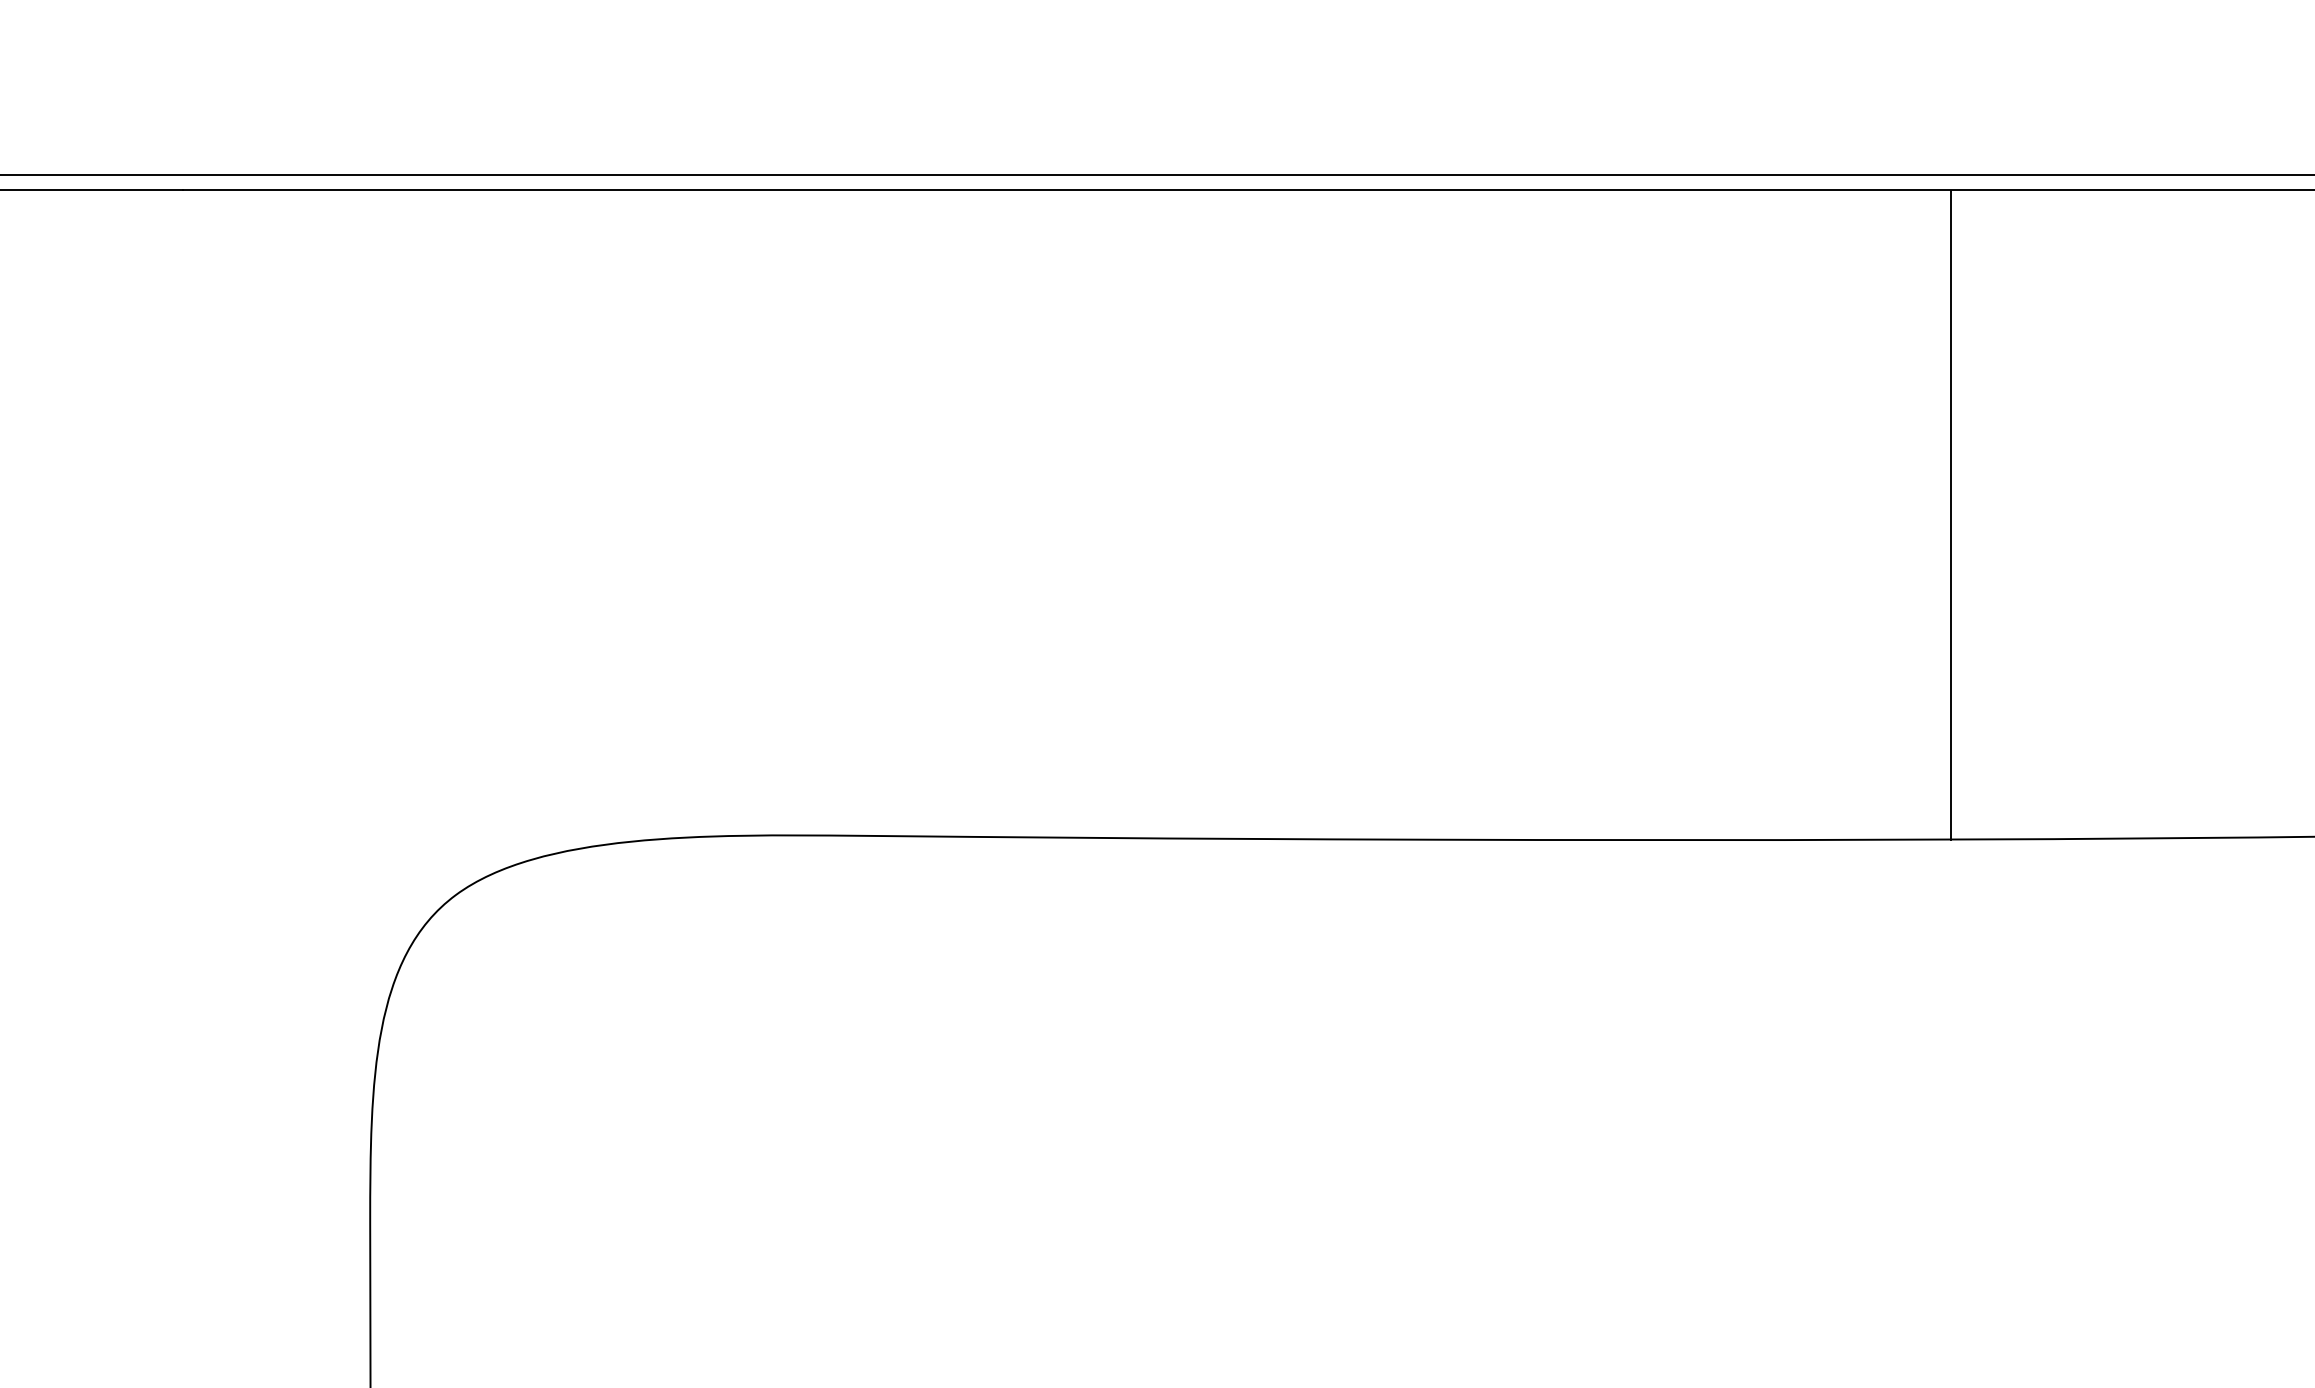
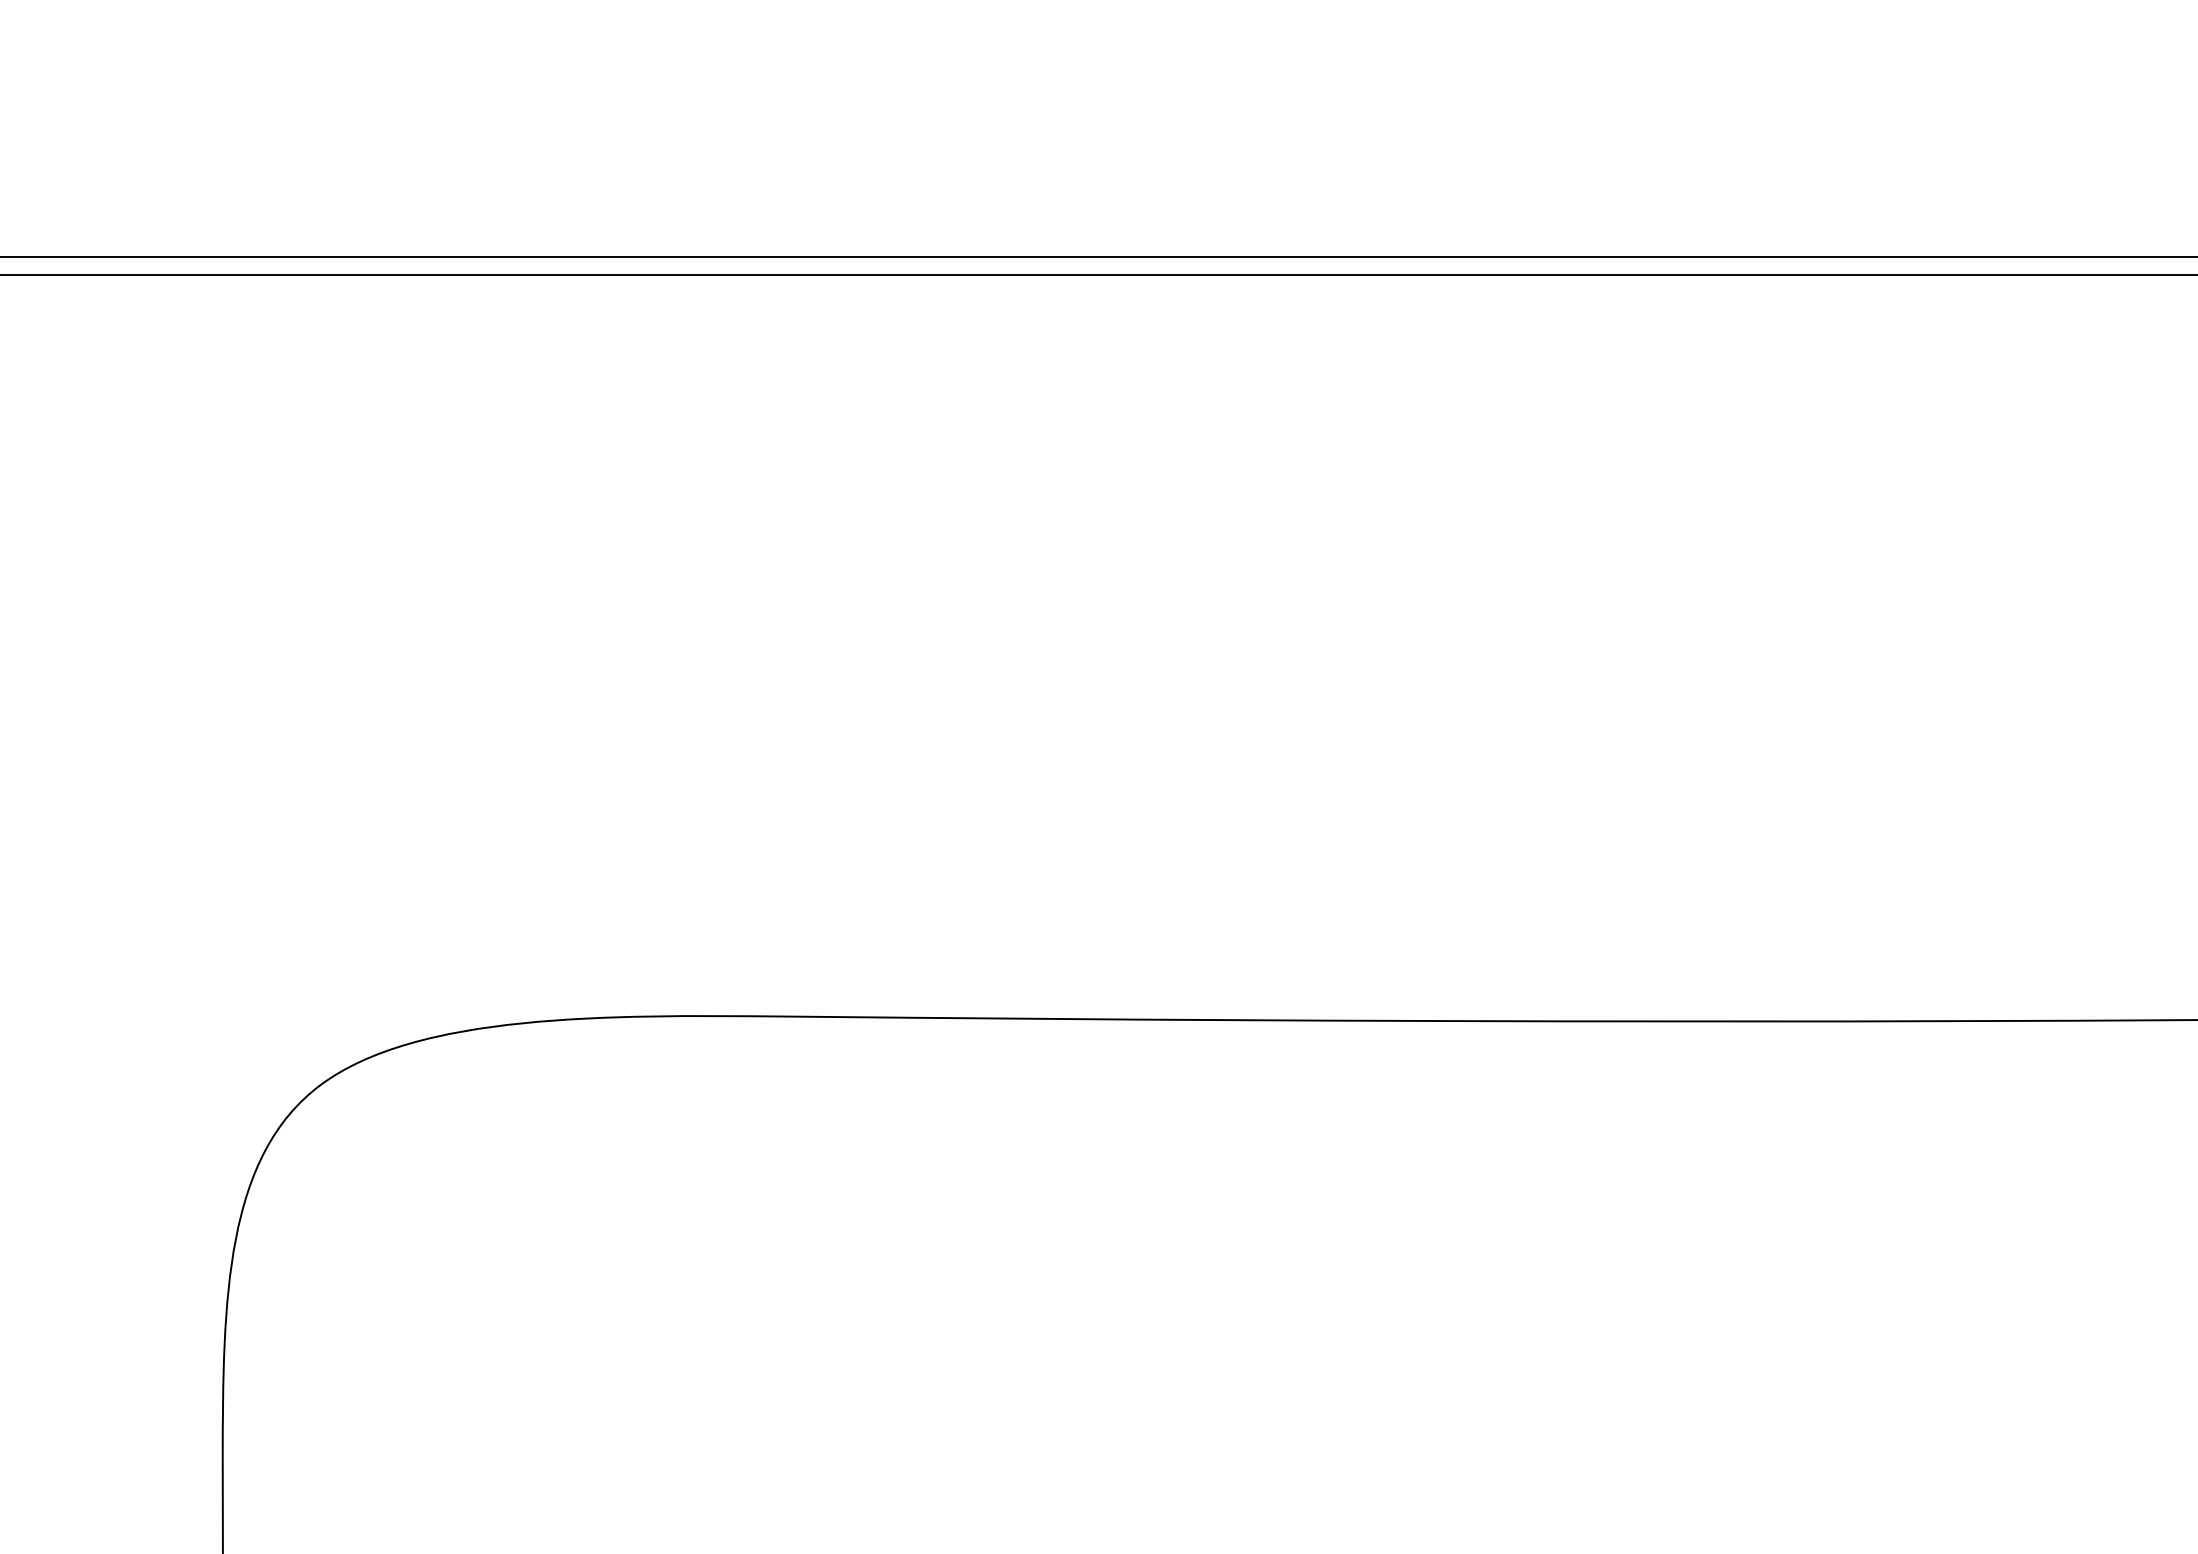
line: (1951, 514) -> (2039, 647), removed

